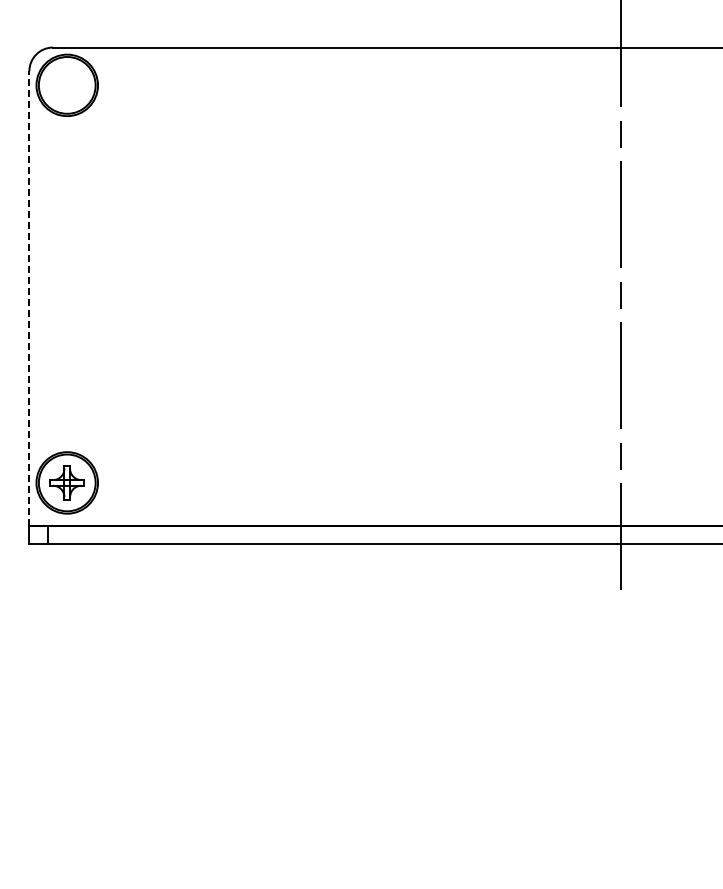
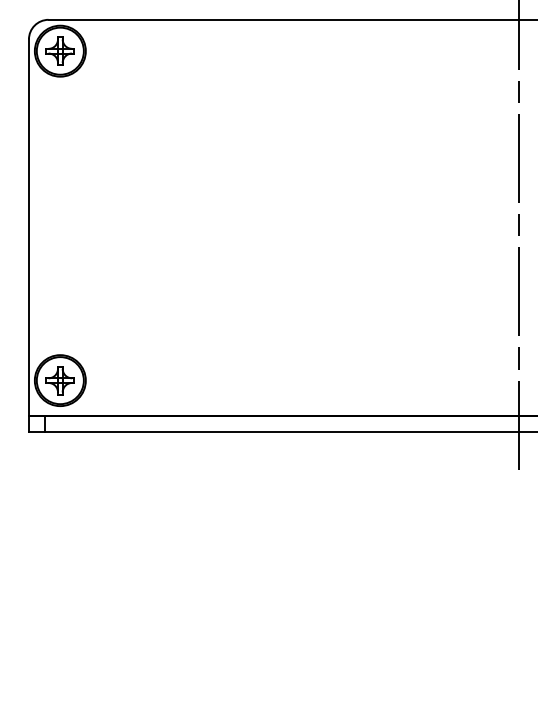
part: (66, 84) -> (59, 50), added
line: (29, 297) -> (29, 226), dashed -> solid

